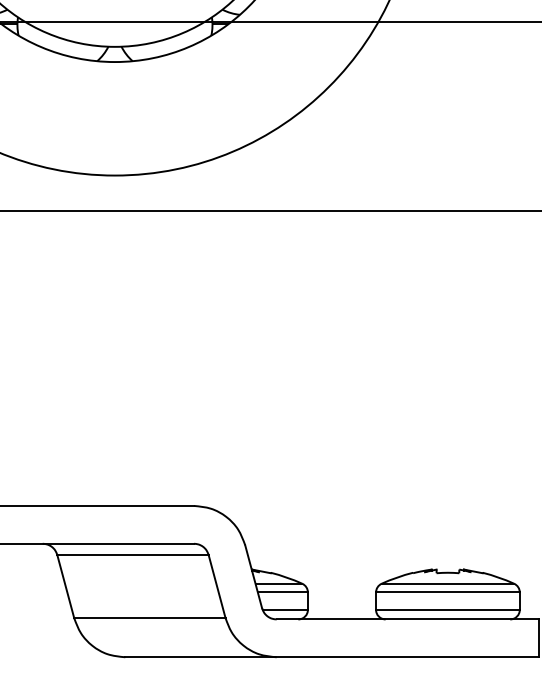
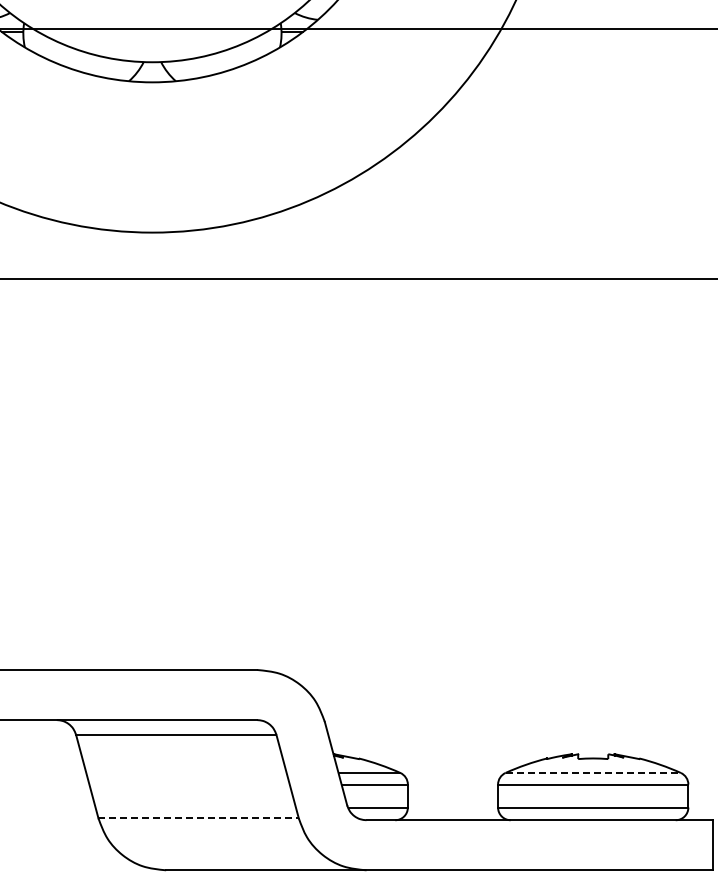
line: (448, 583) -> (593, 772), solid -> dashed
line: (150, 618) -> (199, 818), solid -> dashed

